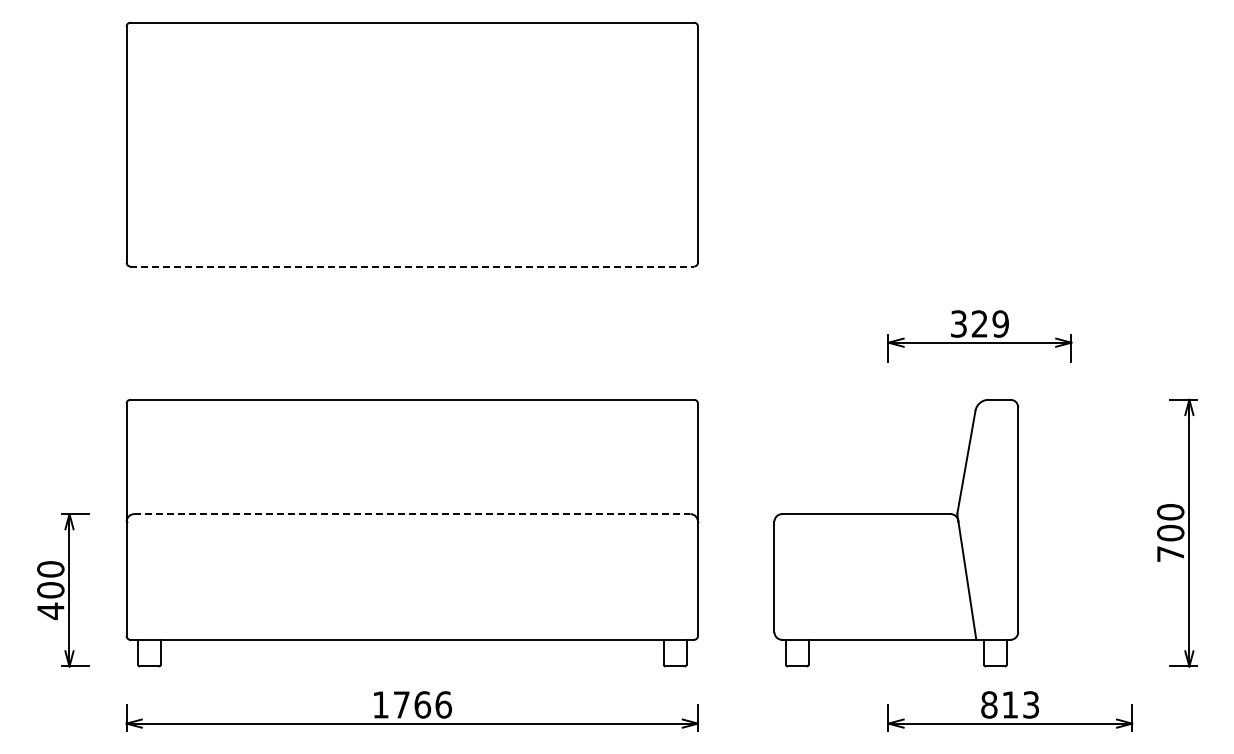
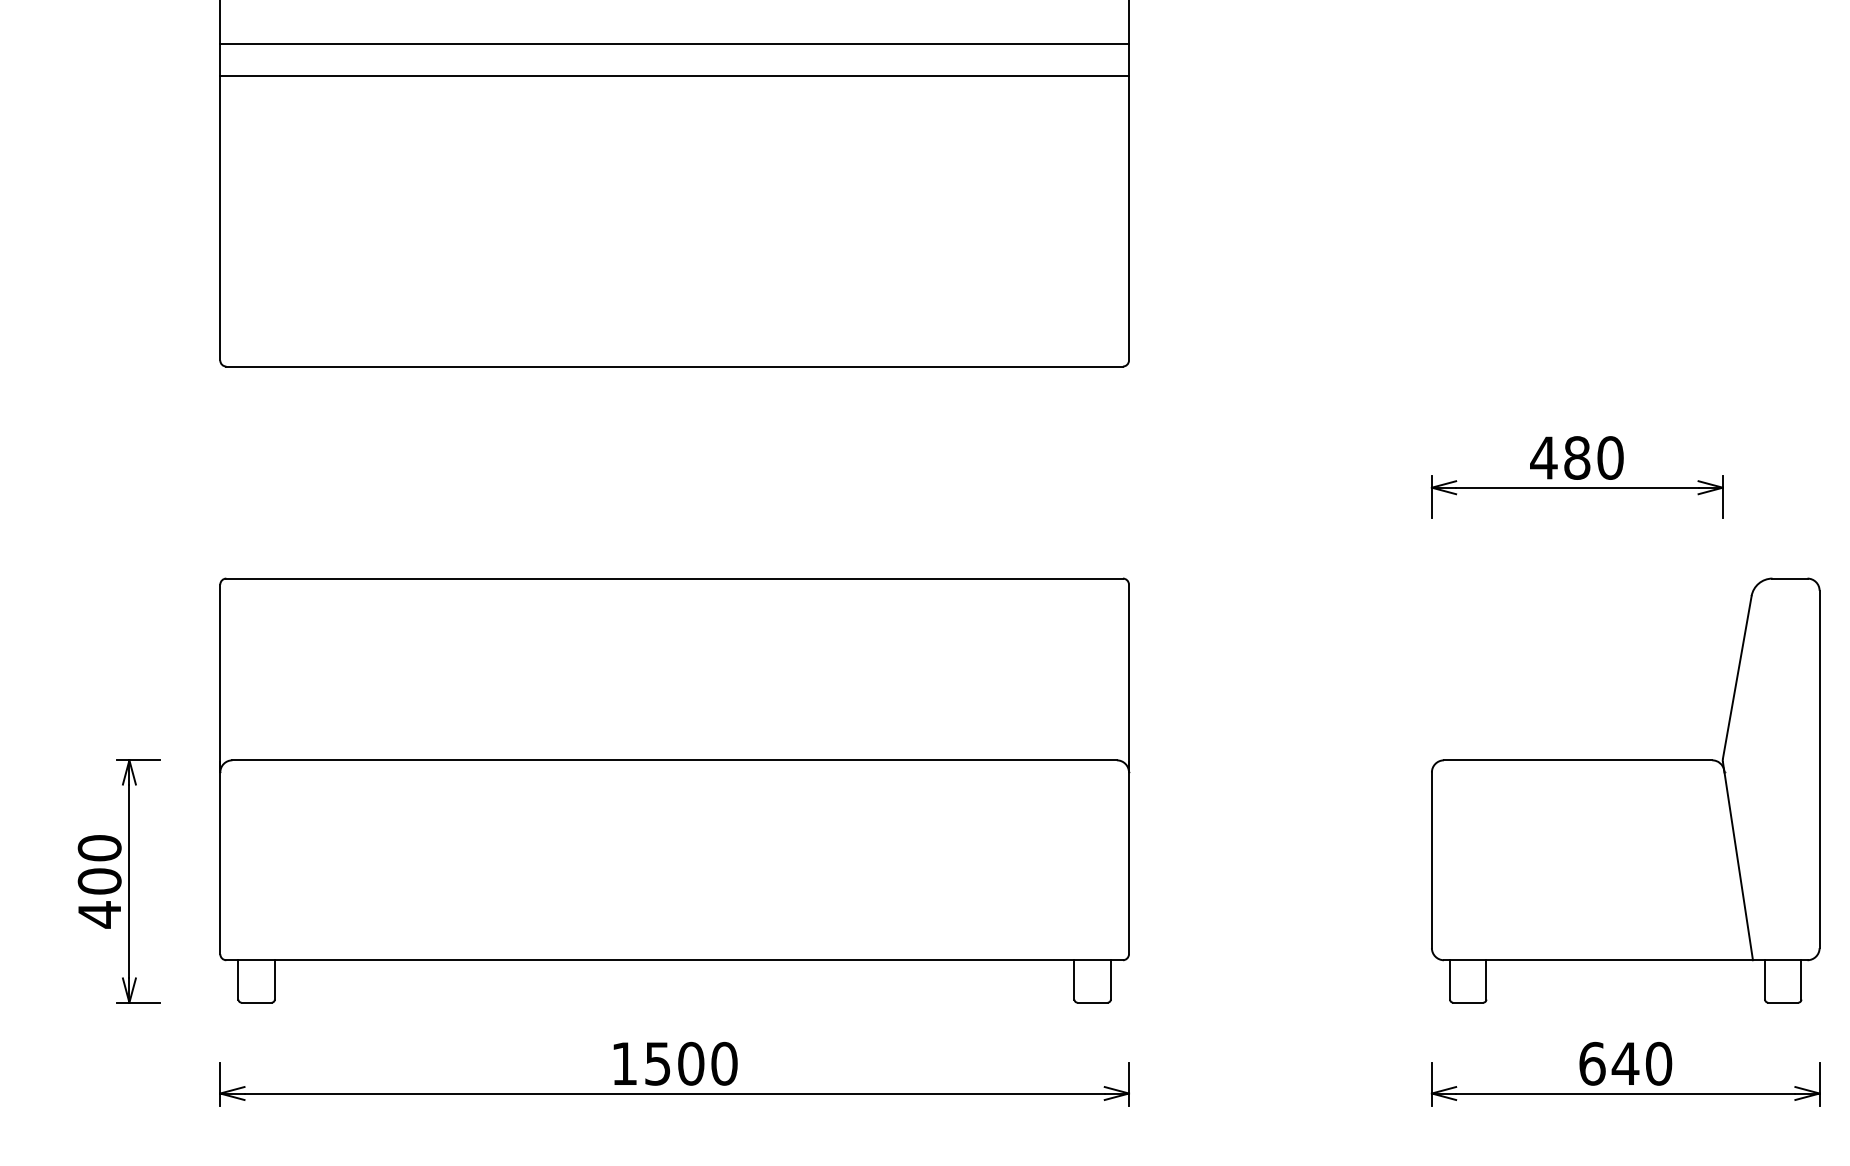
line: (412, 63) -> (674, 43), added
line: (412, 83) -> (674, 75), added
line: (412, 266) -> (674, 366), dashed -> solid
text: (979, 323) -> (1576, 457), 329 -> 480
line: (412, 514) -> (674, 760), dashed -> solid
part: (896, 533) -> (1626, 791), moved
text: (423, 704) -> (692, 1063), 1766 -> 1500
text: (1010, 704) -> (1626, 1063), 813 -> 640

